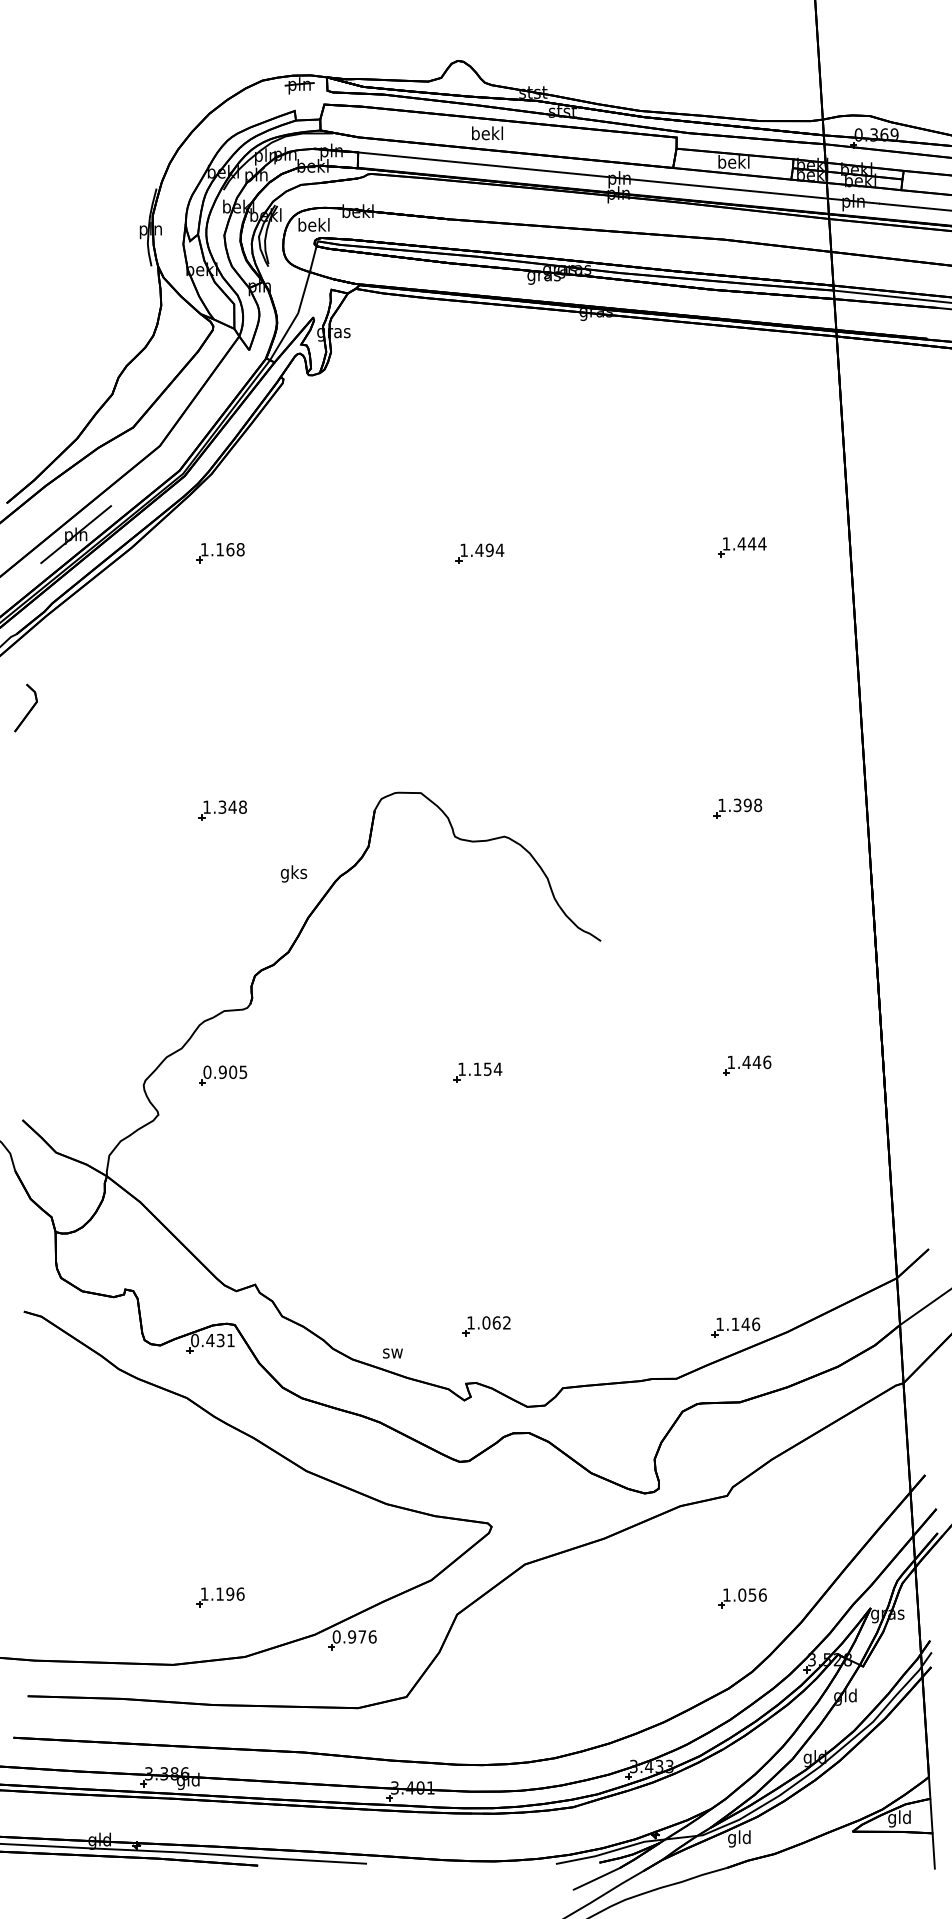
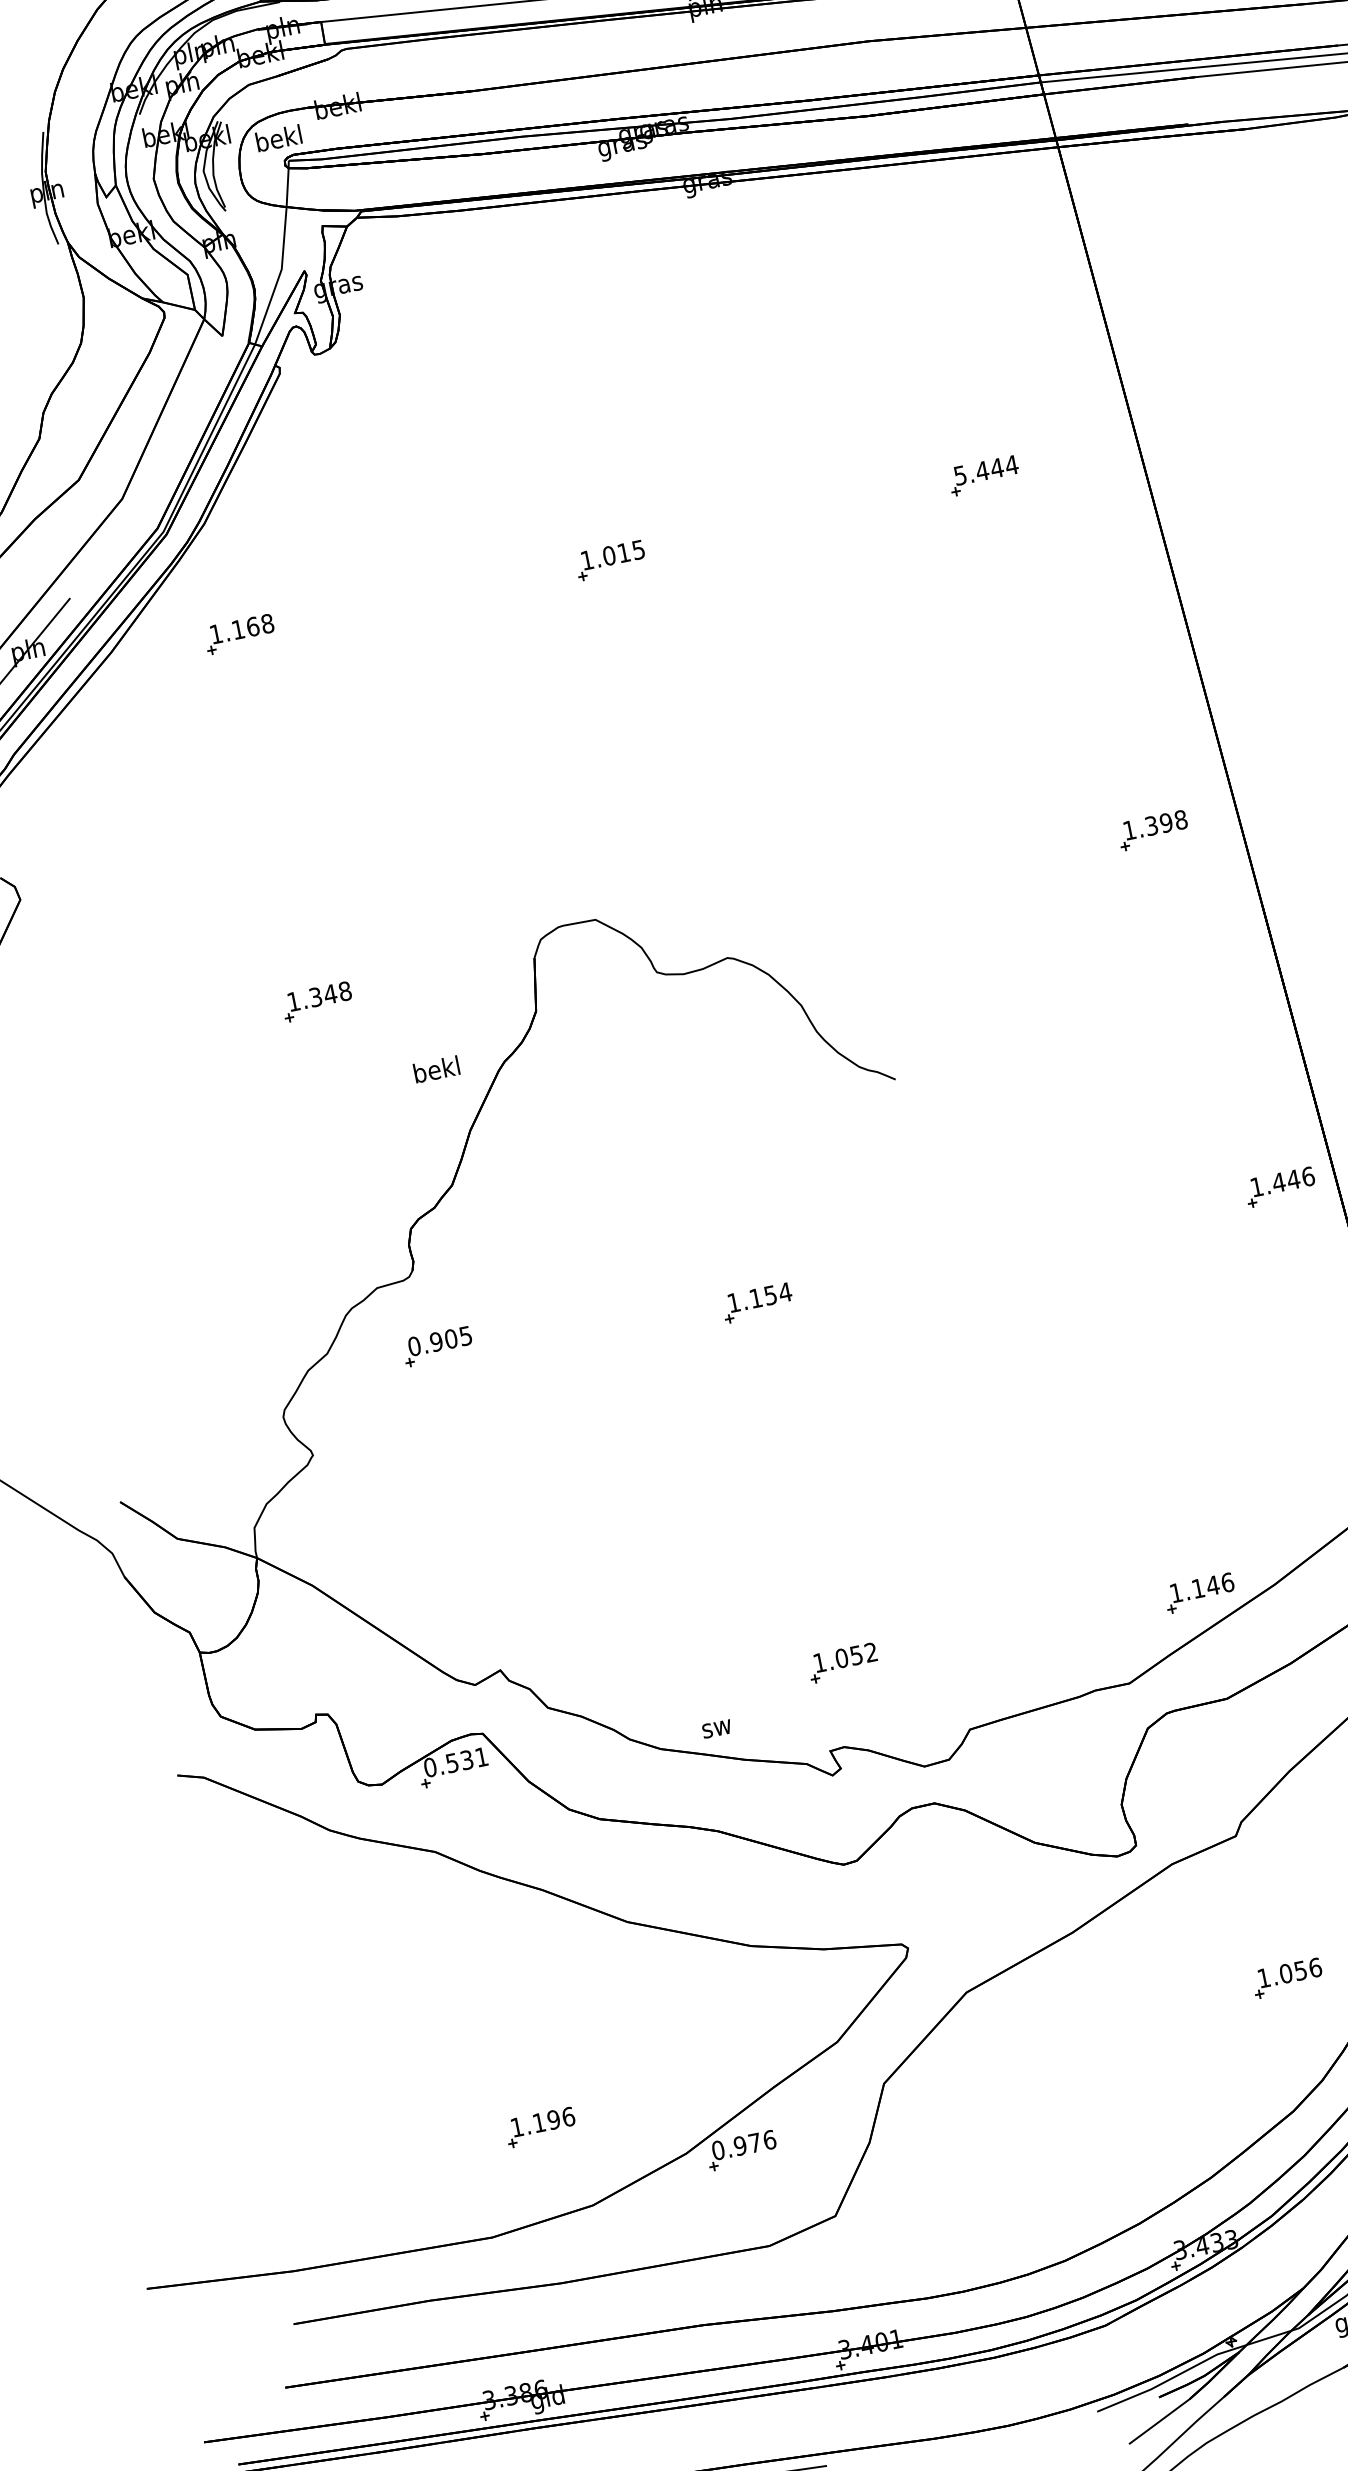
text: (726, 543) -> (960, 474), 1.444 -> 5.444
text: (489, 550) -> (623, 553), 1.494 -> 1.015
part: (737, 808) -> (1152, 830), moved
text: (293, 873) -> (436, 1071), gks -> bekl
part: (747, 1065) -> (1280, 1186), moved
part: (223, 1075) -> (438, 1346), moved
text: (496, 1322) -> (856, 1654), 1.062 -> 1.052
text: (210, 1340) -> (452, 1762), 0.431 -> 0.531

